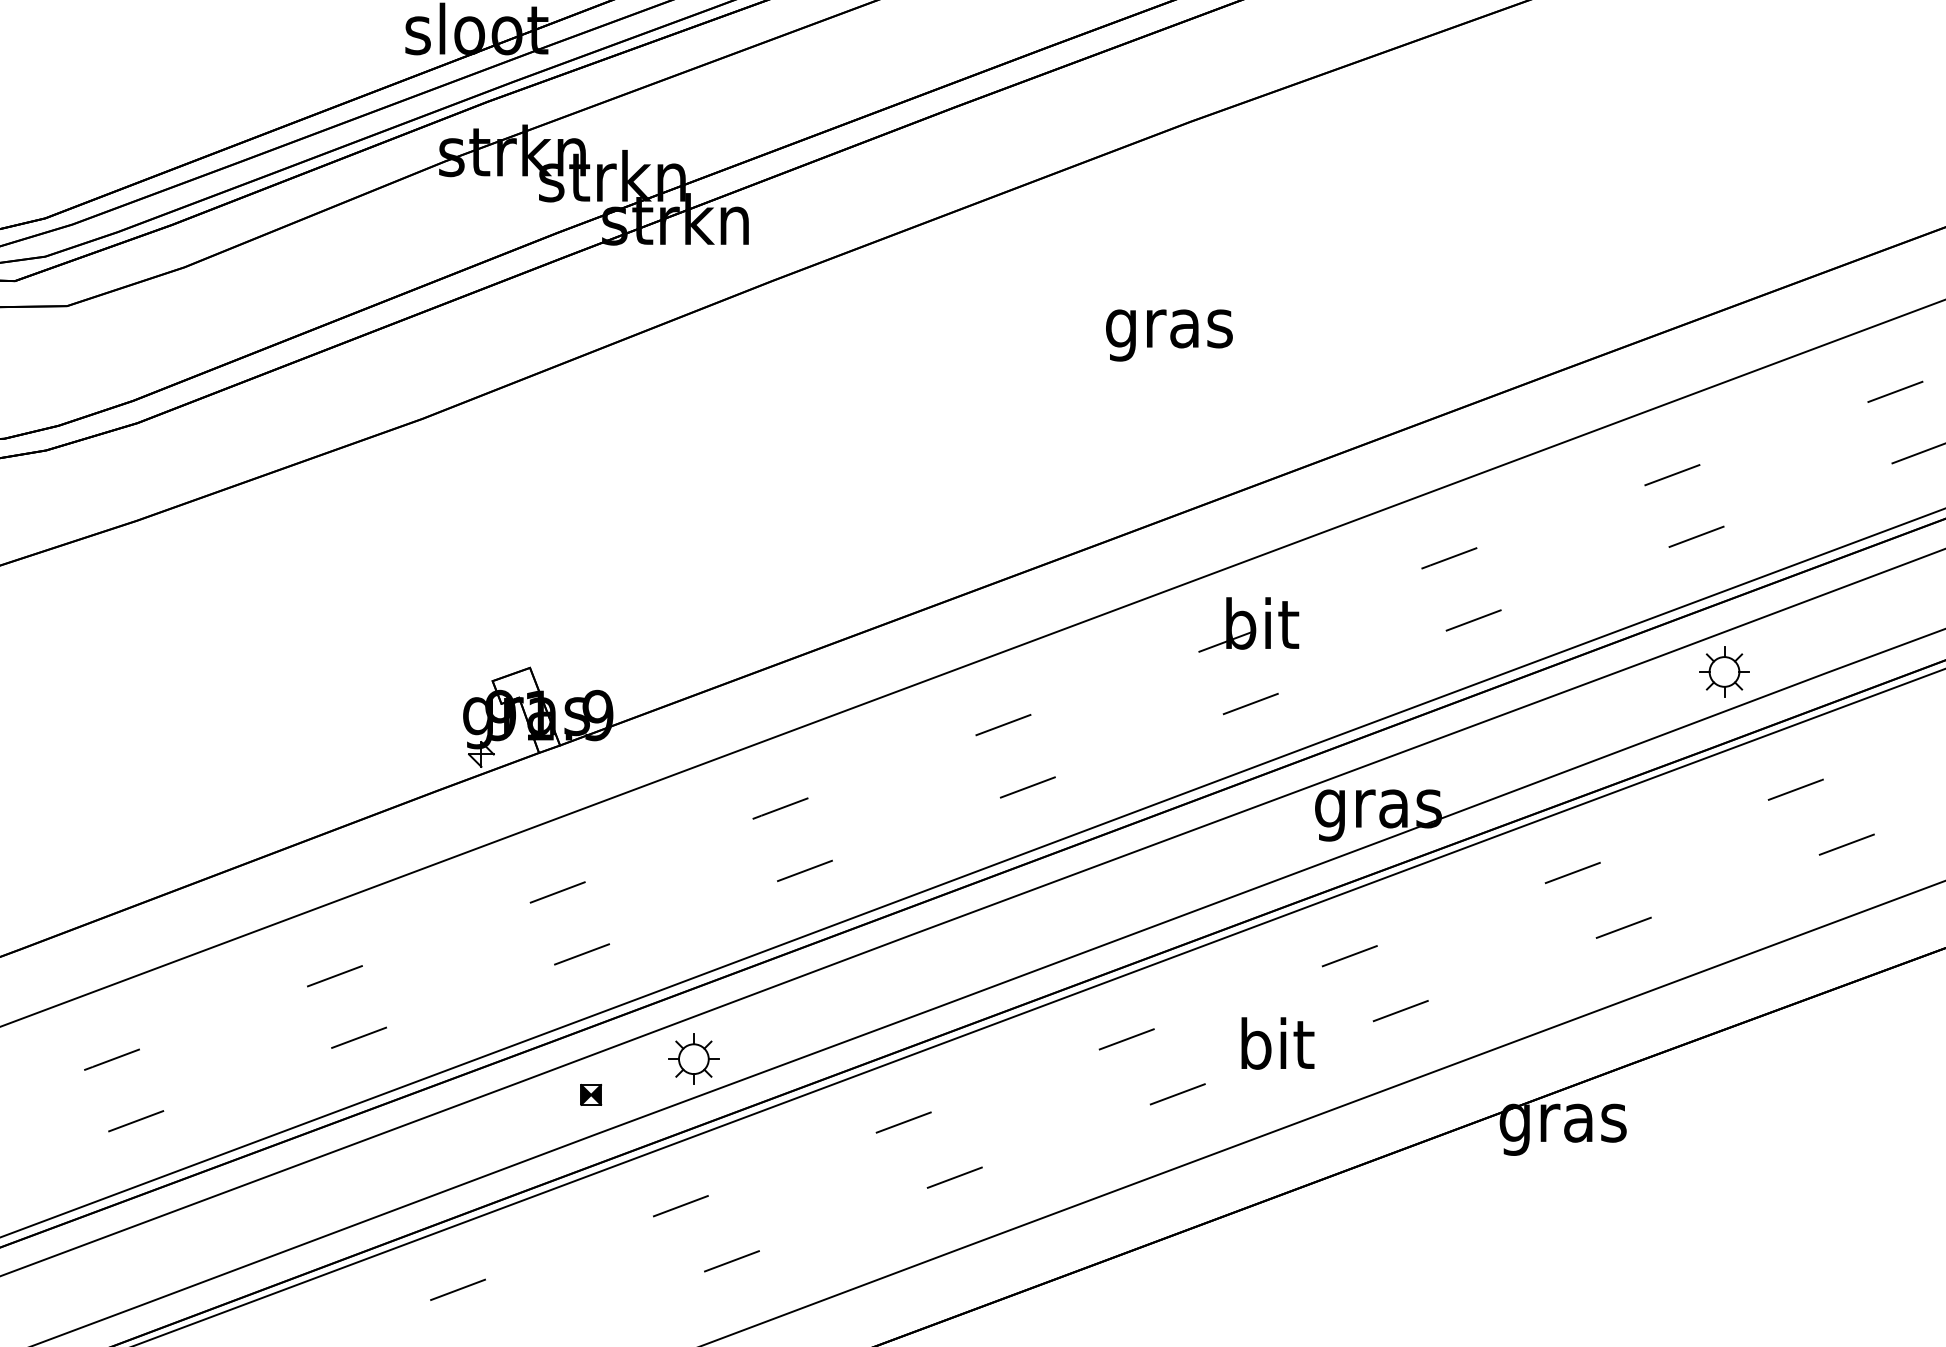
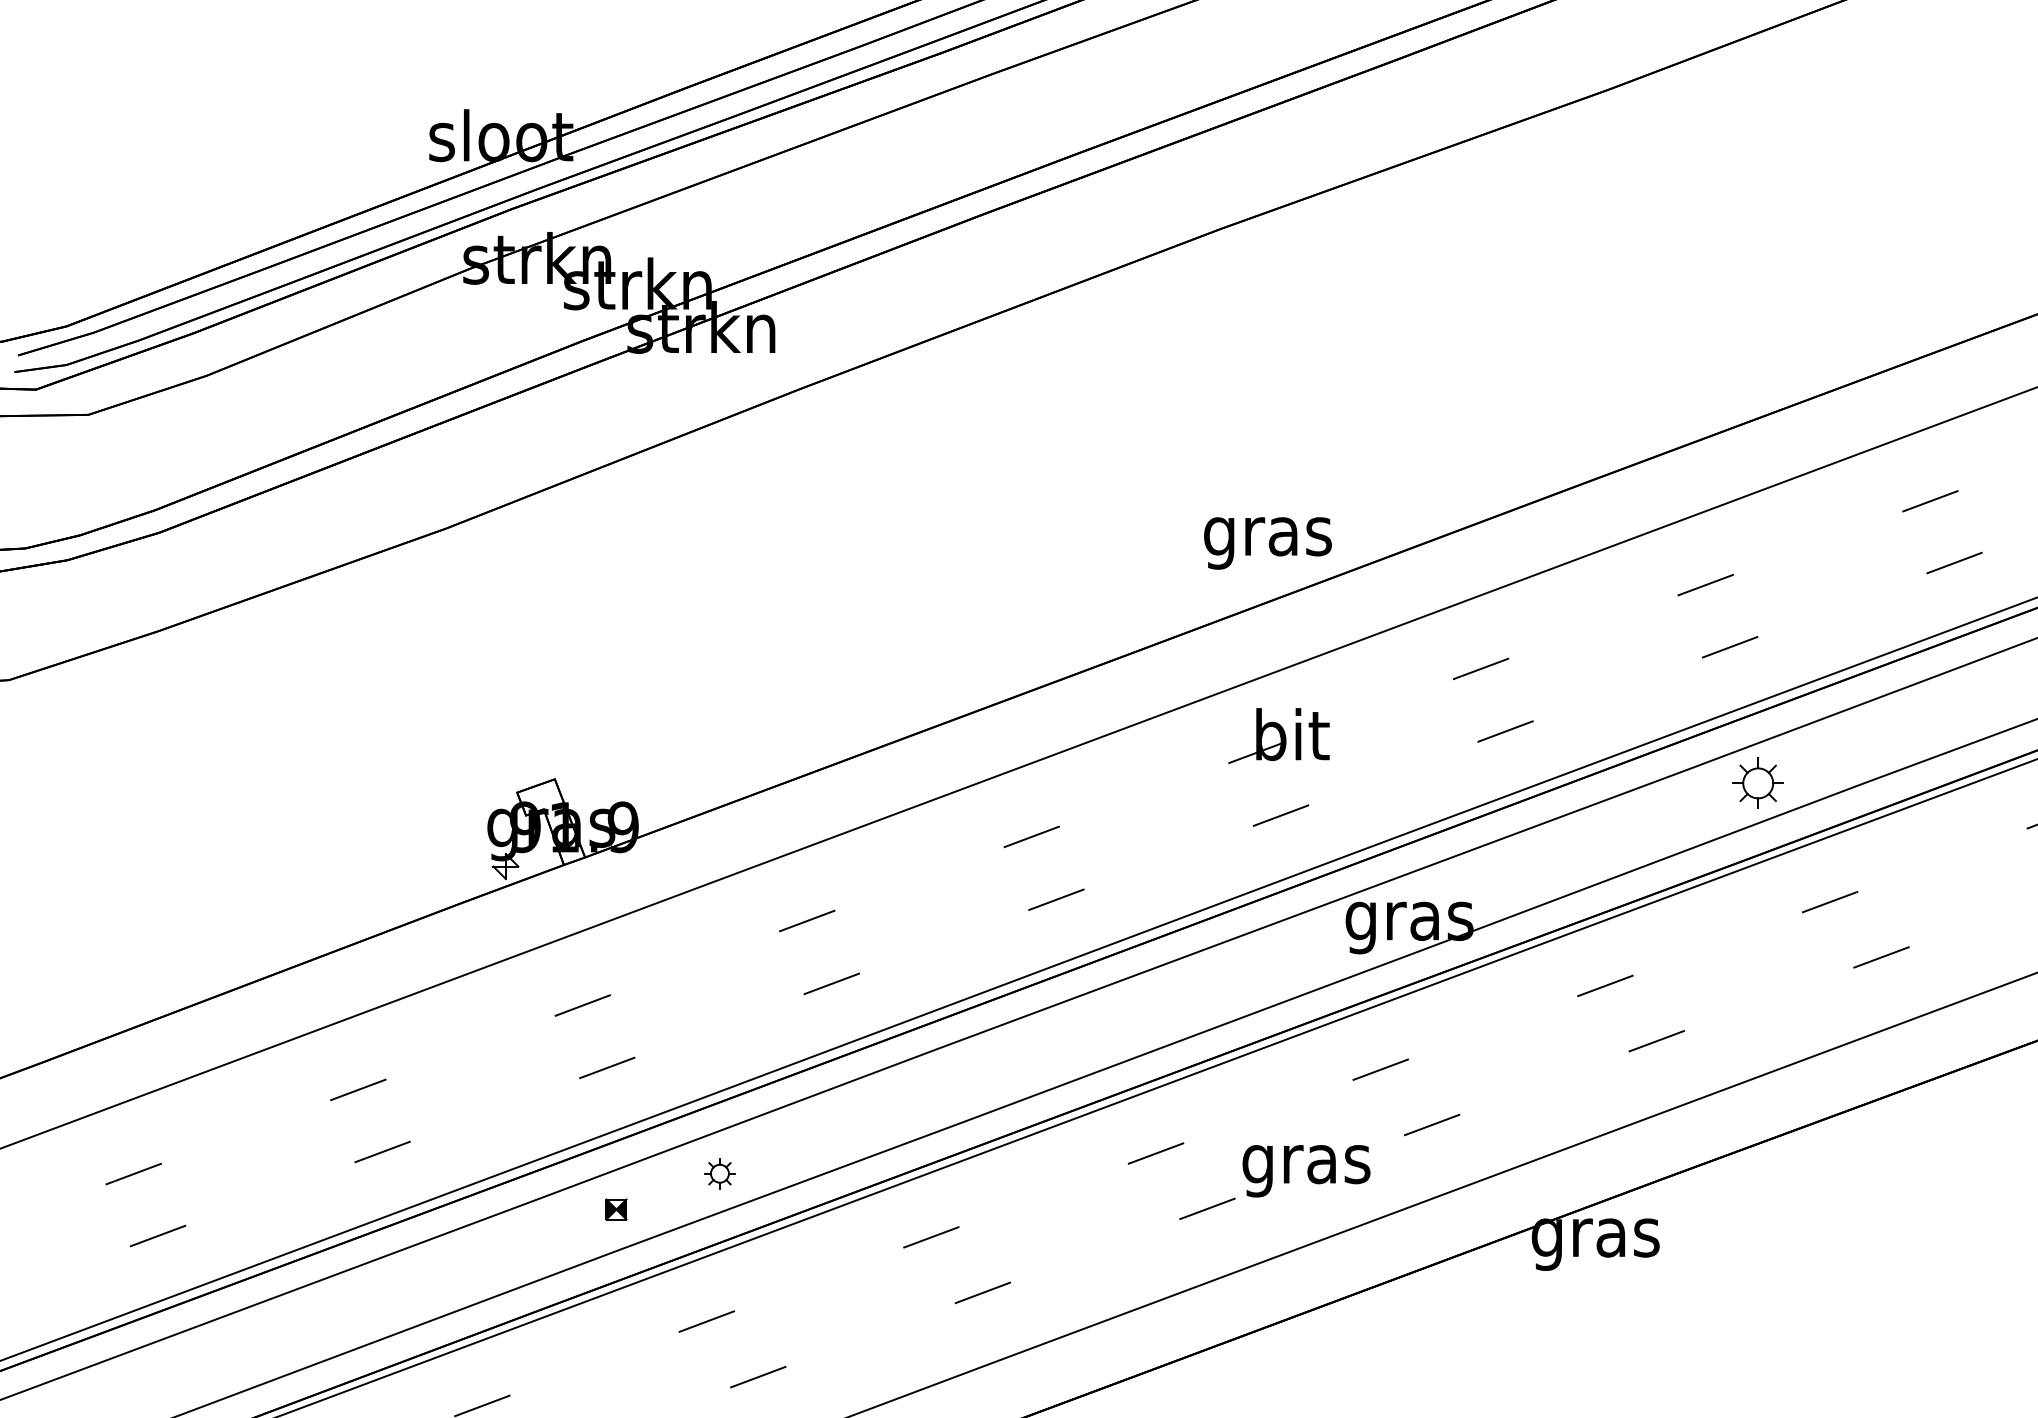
text: (1168, 335) -> (1267, 543), moved
text: (1276, 1050) -> (1306, 1164), bit -> gras
part: (693, 1059) -> (719, 1173), size x0.6

